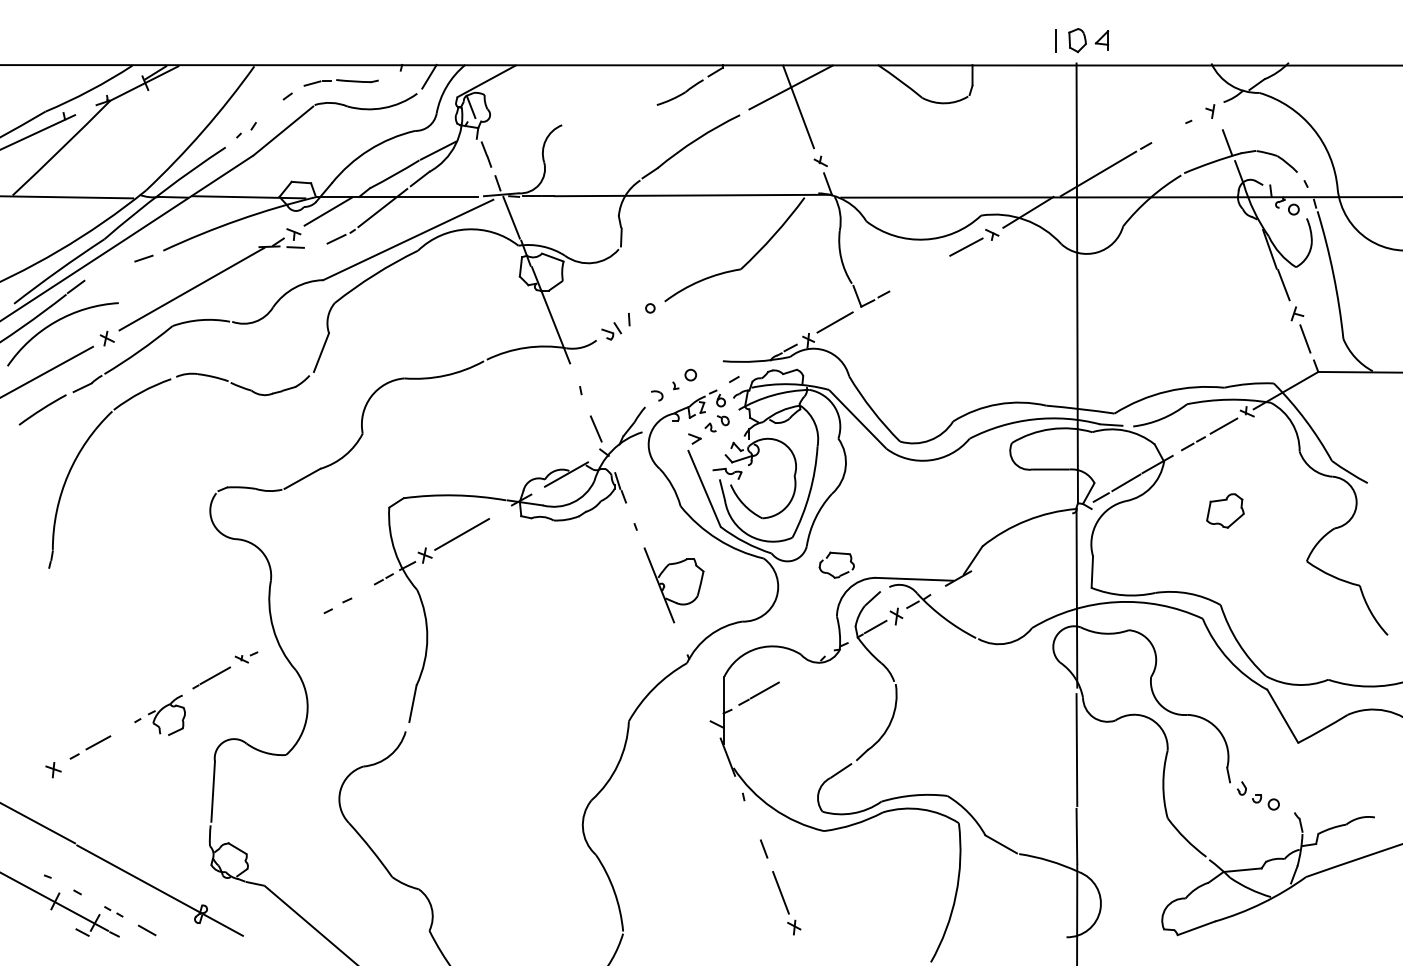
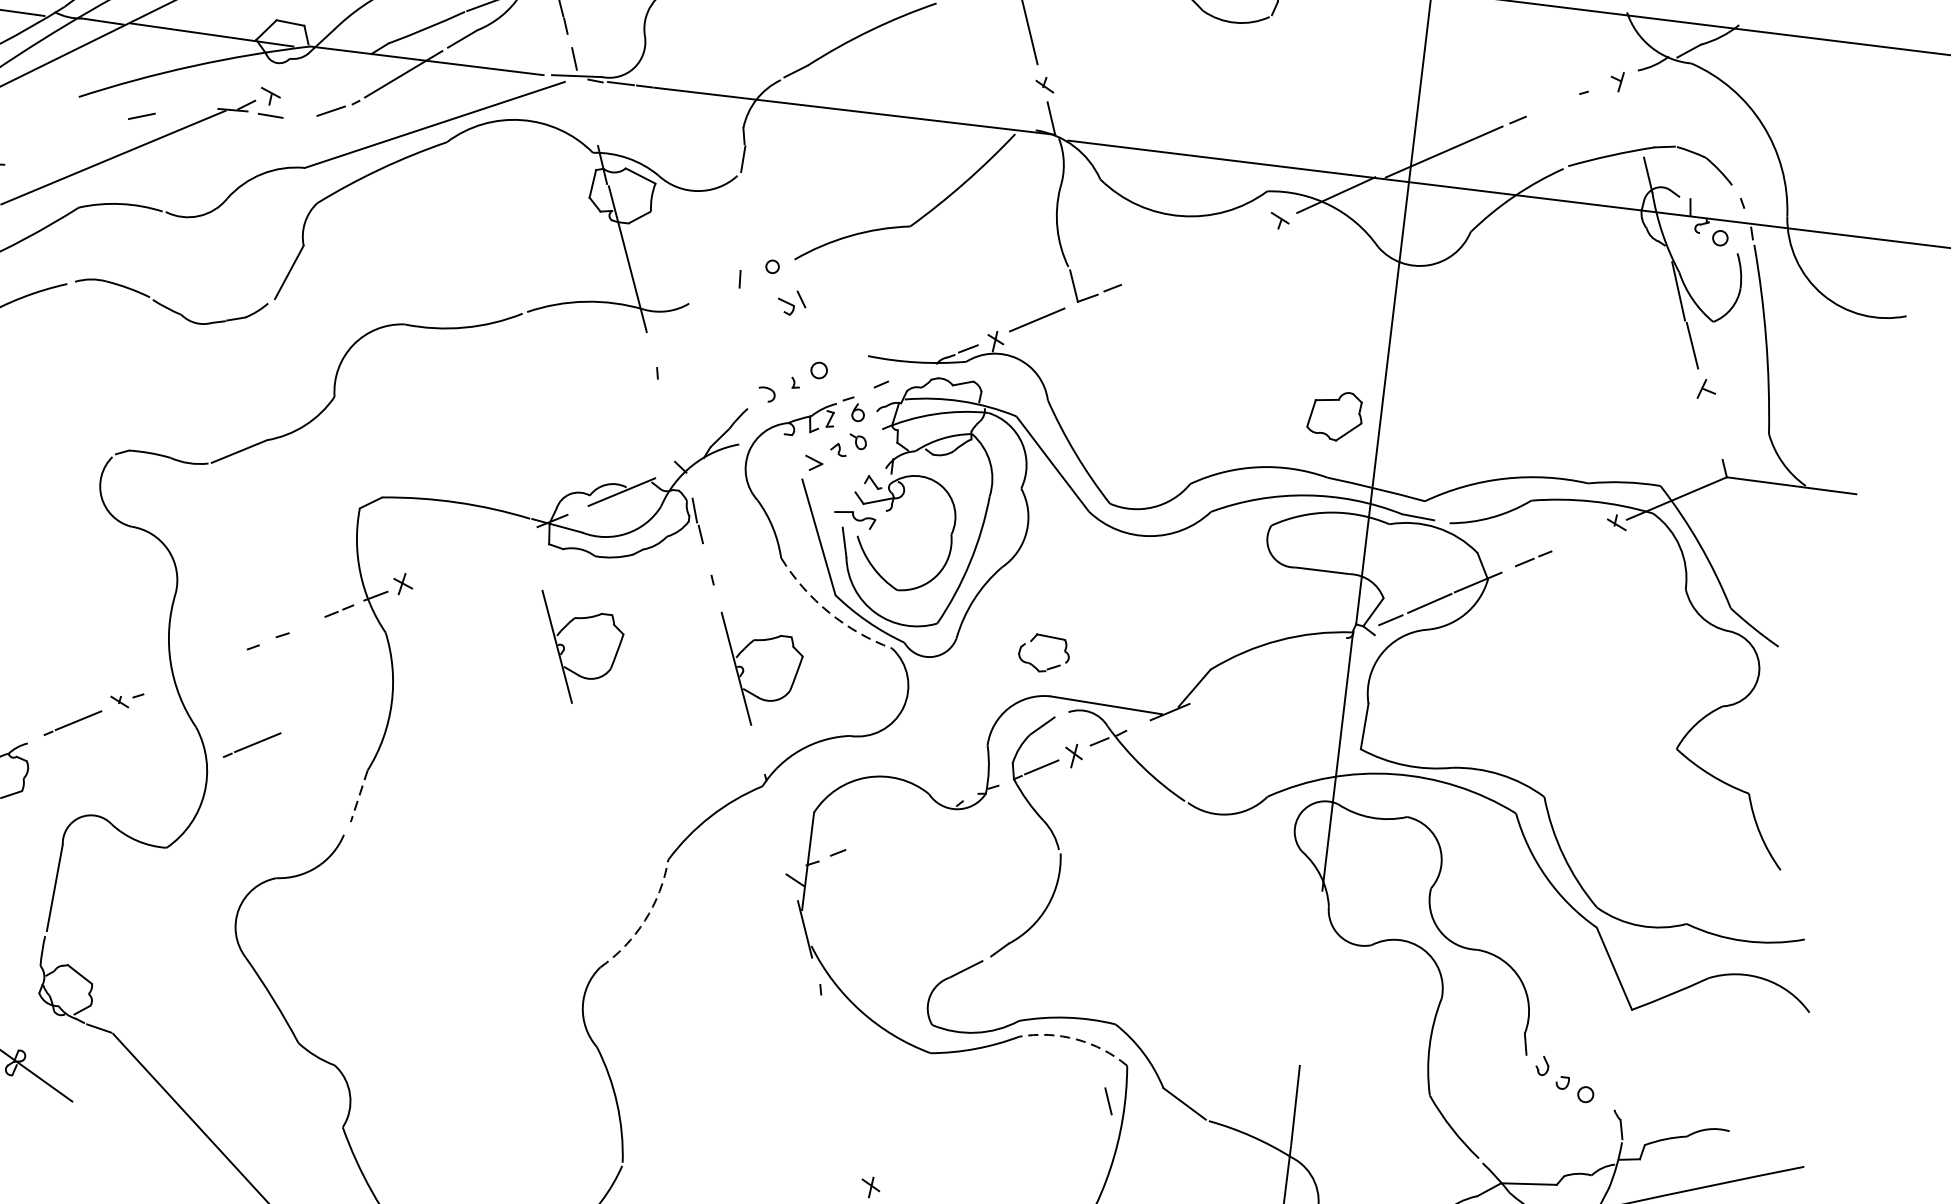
line: (1227, 142) -> (1636, 129), removed
line: (327, 211) -> (323, 69), removed
line: (511, 217) -> (587, 110), removed
line: (966, 246) -> (1240, 233), removed
line: (143, 258) -> (141, 116), moved
part: (611, 331) -> (791, 303), moved
line: (1305, 338) -> (1714, 426), removed
line: (1223, 425) -> (1580, 537), removed
line: (595, 428) -> (671, 430), removed
part: (1225, 510) -> (1335, 415), moved
line: (462, 534) -> (460, 560), removed
arc: (717, 539) -> (828, 612), solid -> dashed
part: (836, 554) -> (1045, 637), moved
part: (549, 585) -> (577, 649), added
line: (335, 677) -> (251, 744), added
line: (764, 690) -> (869, 839), removed
line: (412, 703) -> (358, 795), solid -> dashed
line: (1076, 750) -> (1310, 981), removed
arc: (618, 764) -> (645, 920), solid -> dashed
arc: (922, 809) -> (1077, 1039), solid -> dashed
line: (764, 848) -> (1109, 1100), moved
line: (780, 892) -> (857, 1134), removed

